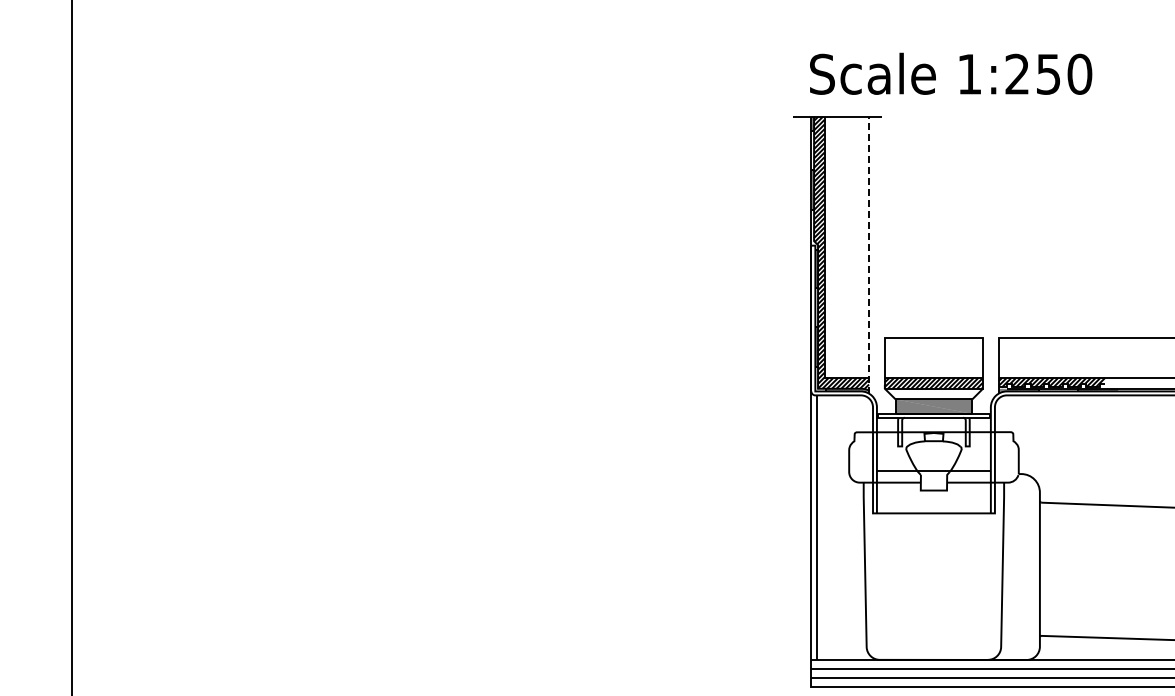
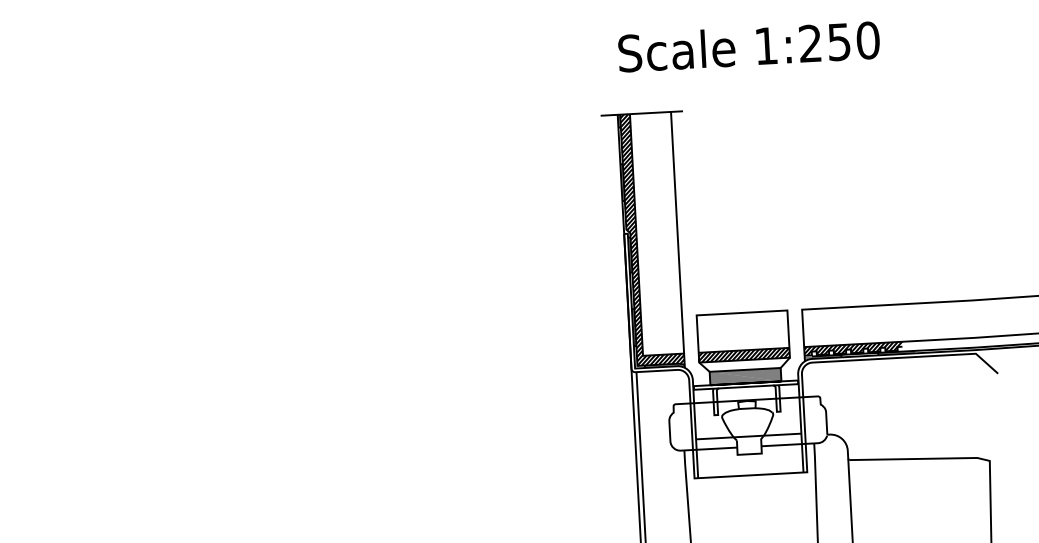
text: (951, 73) -> (749, 46), moved
line: (869, 254) -> (678, 239), dashed -> solid

